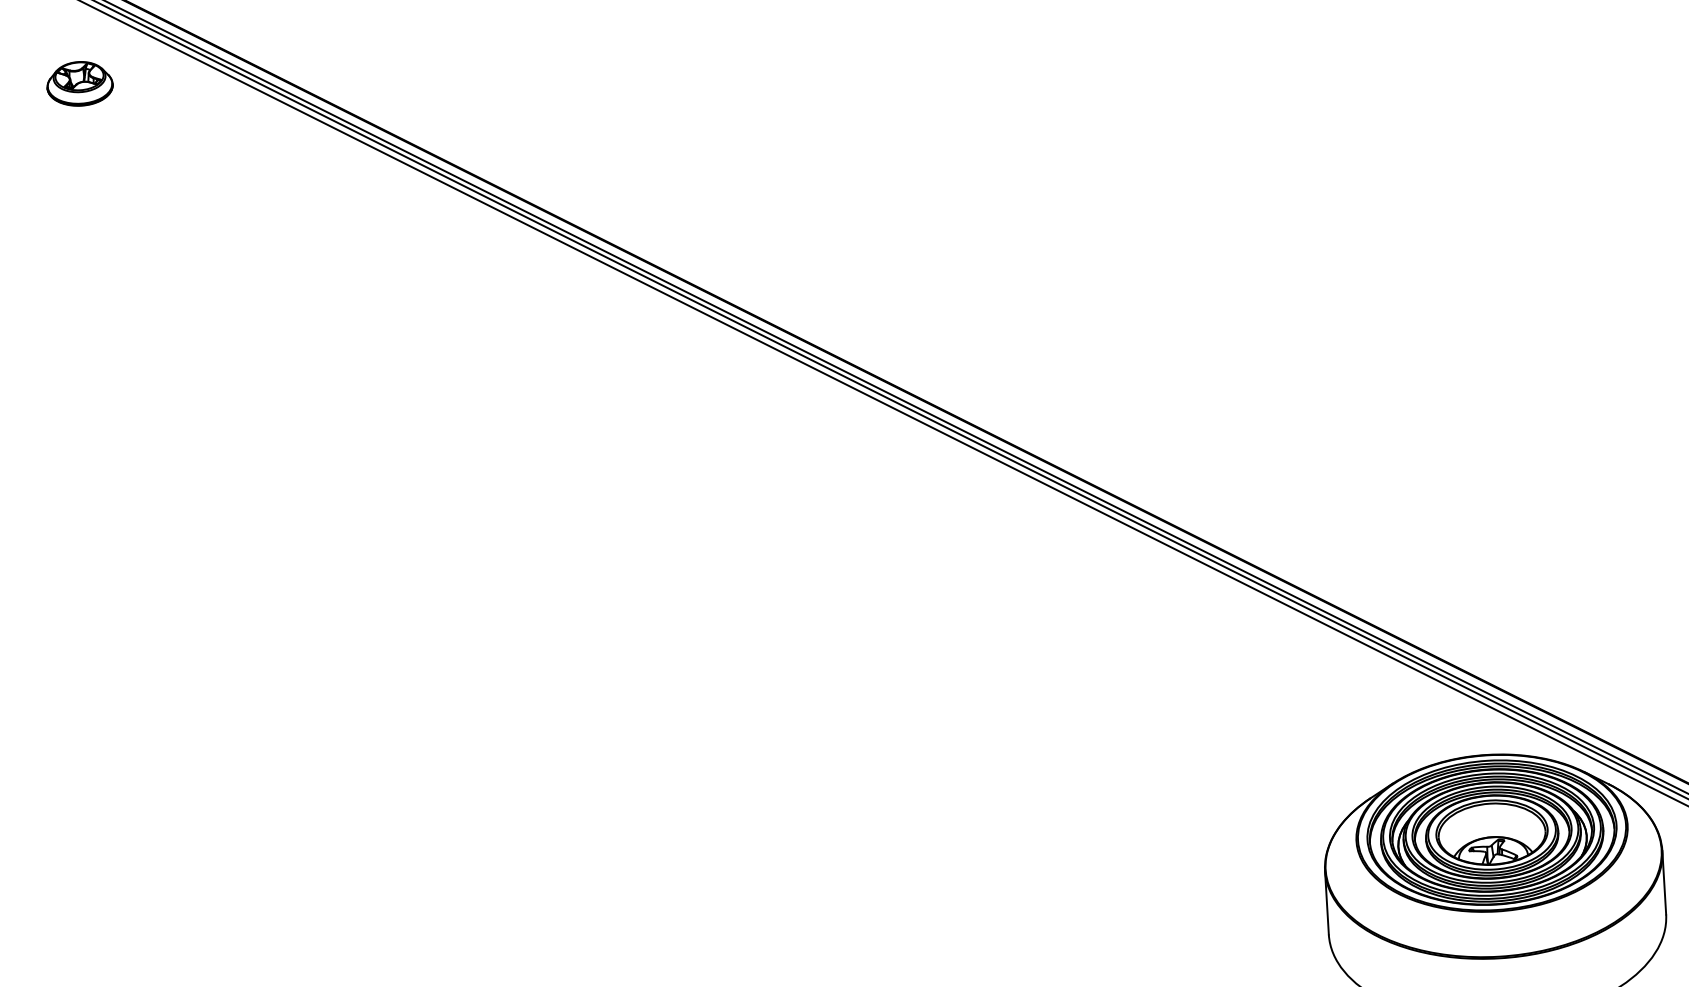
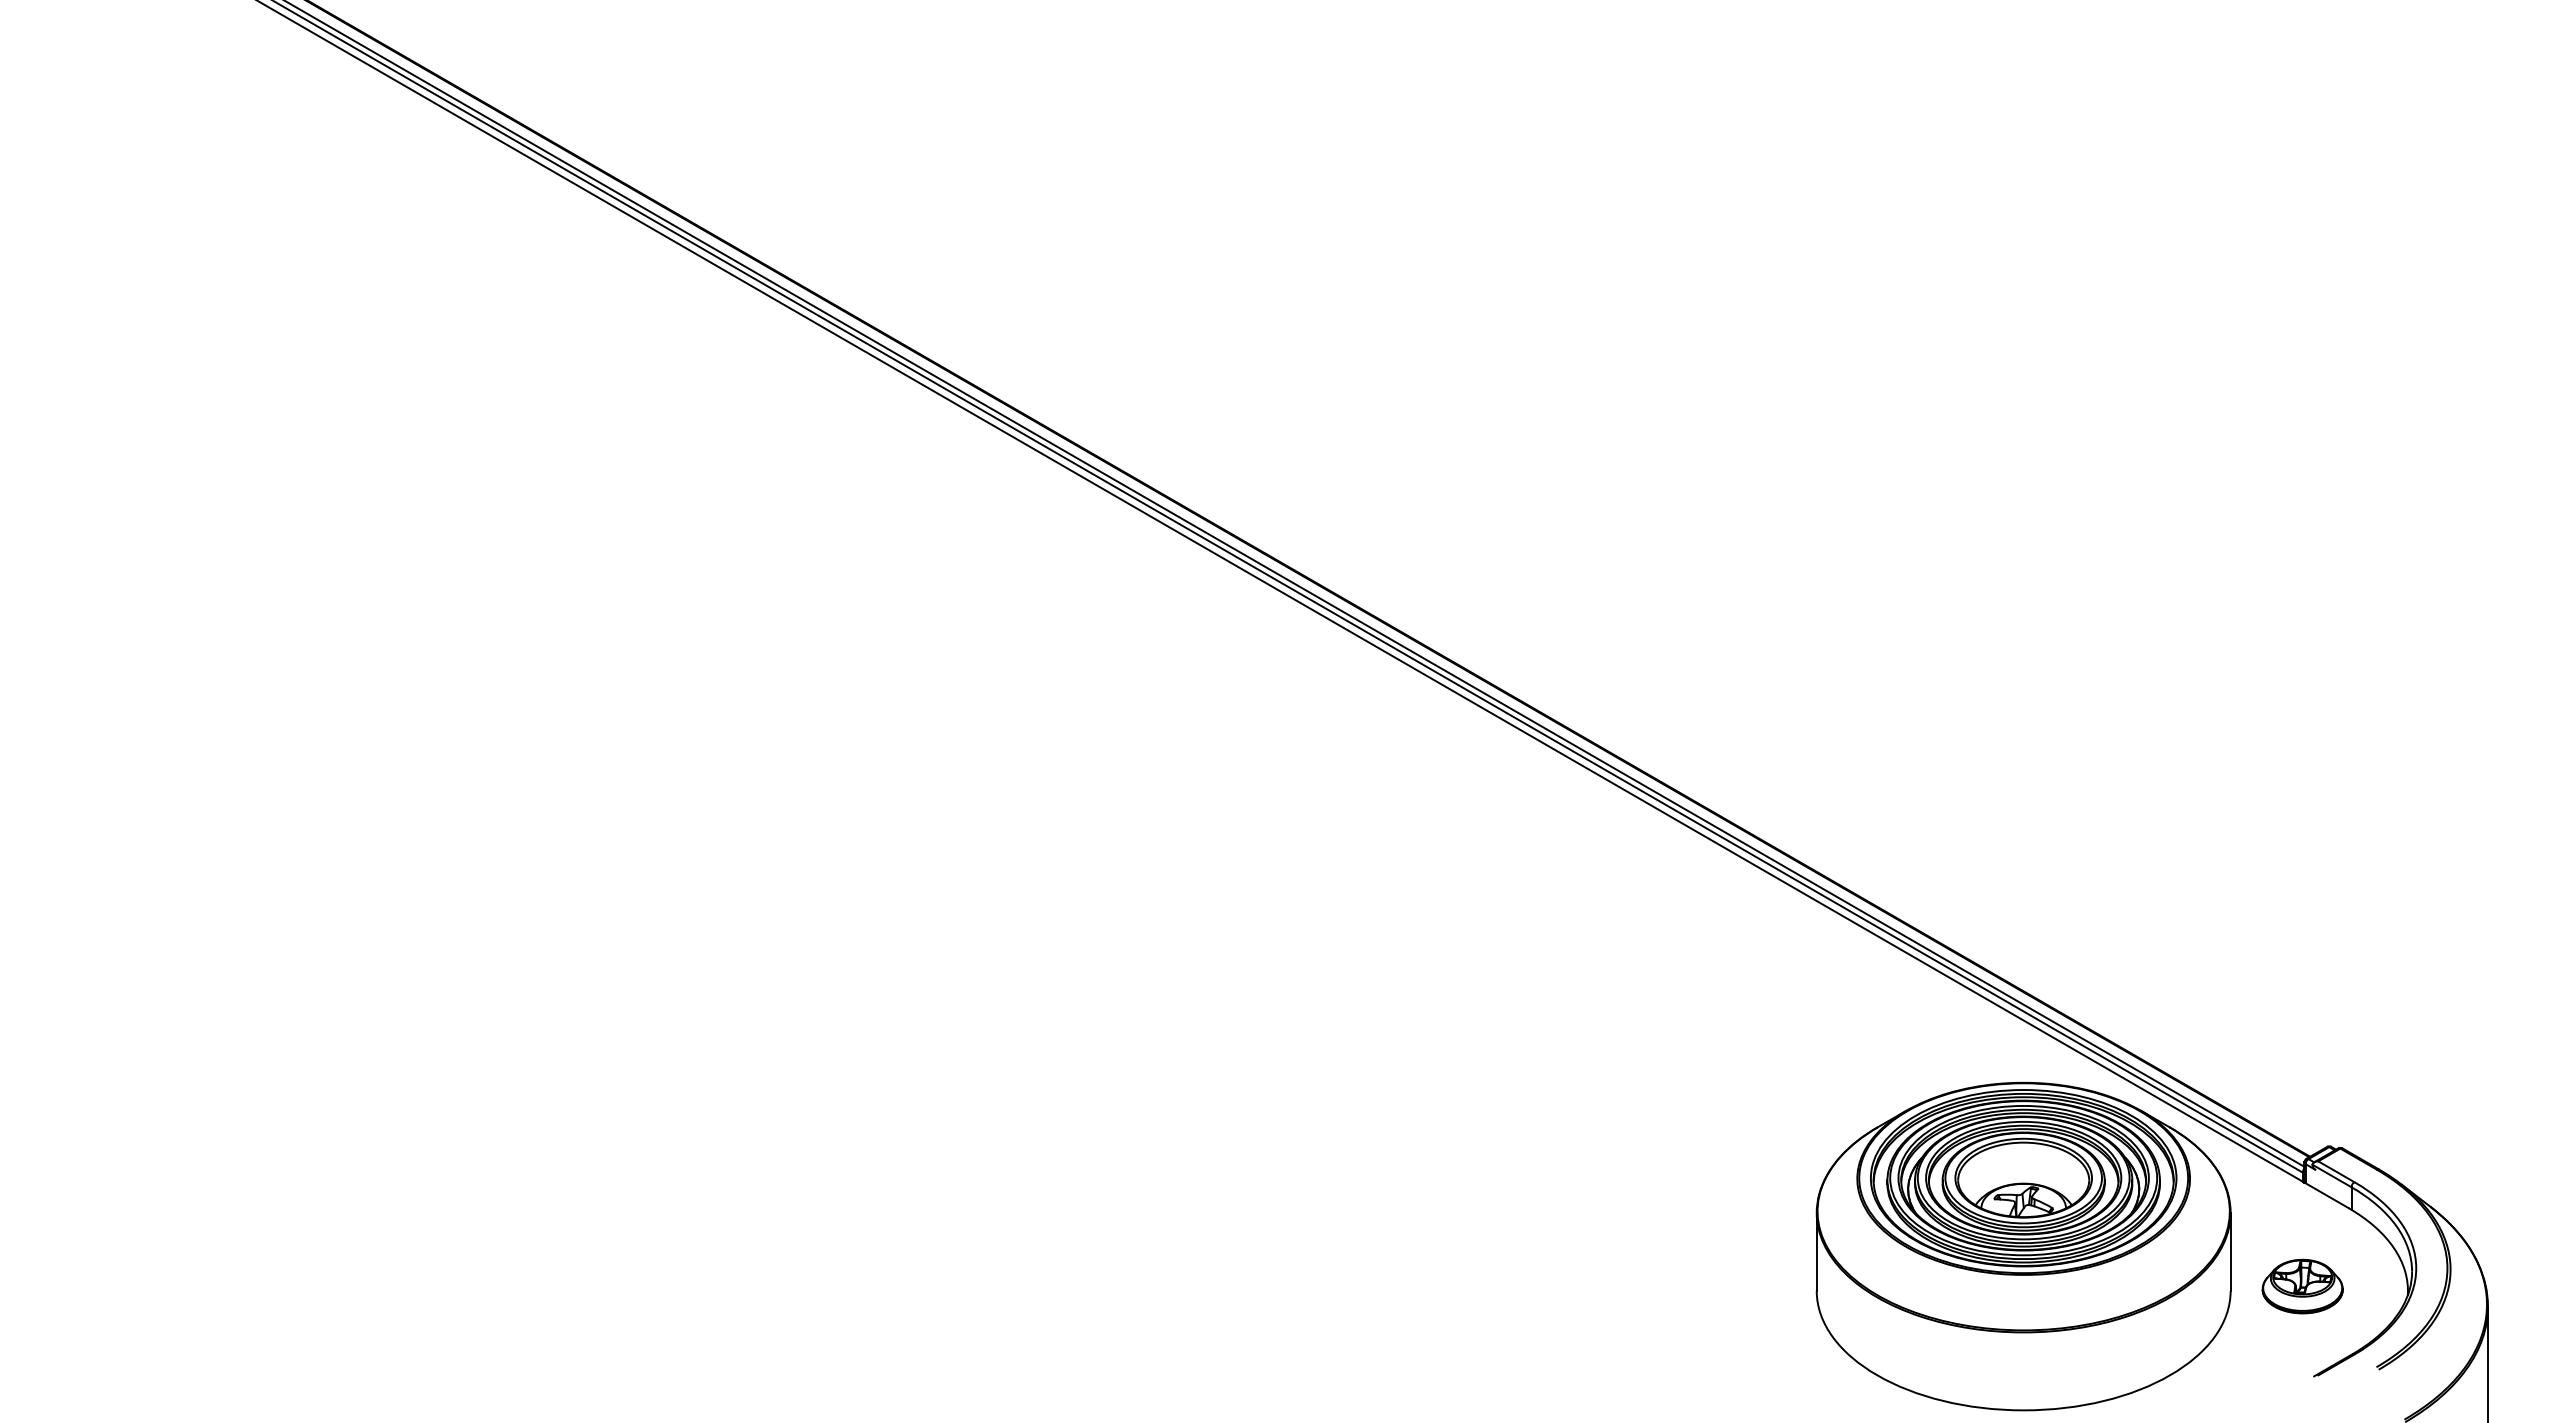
part: (79, 83) -> (351, 159), removed

